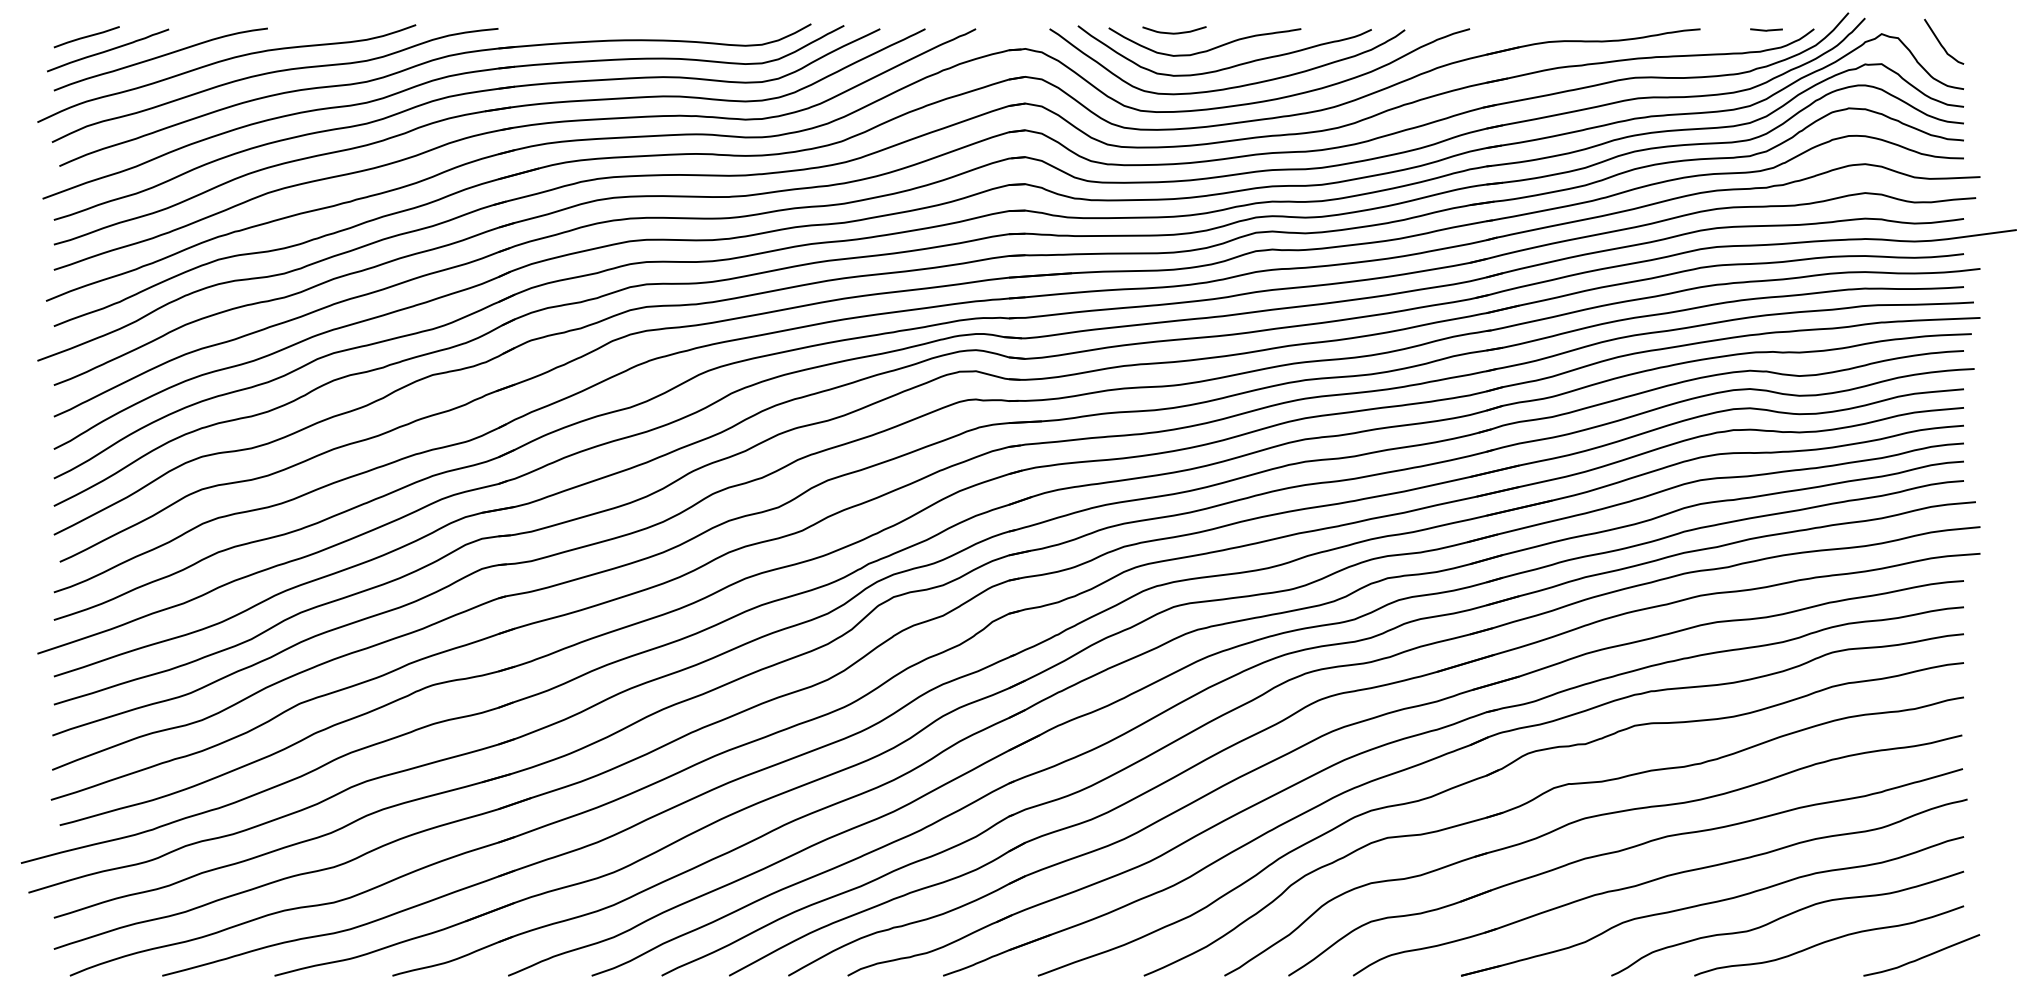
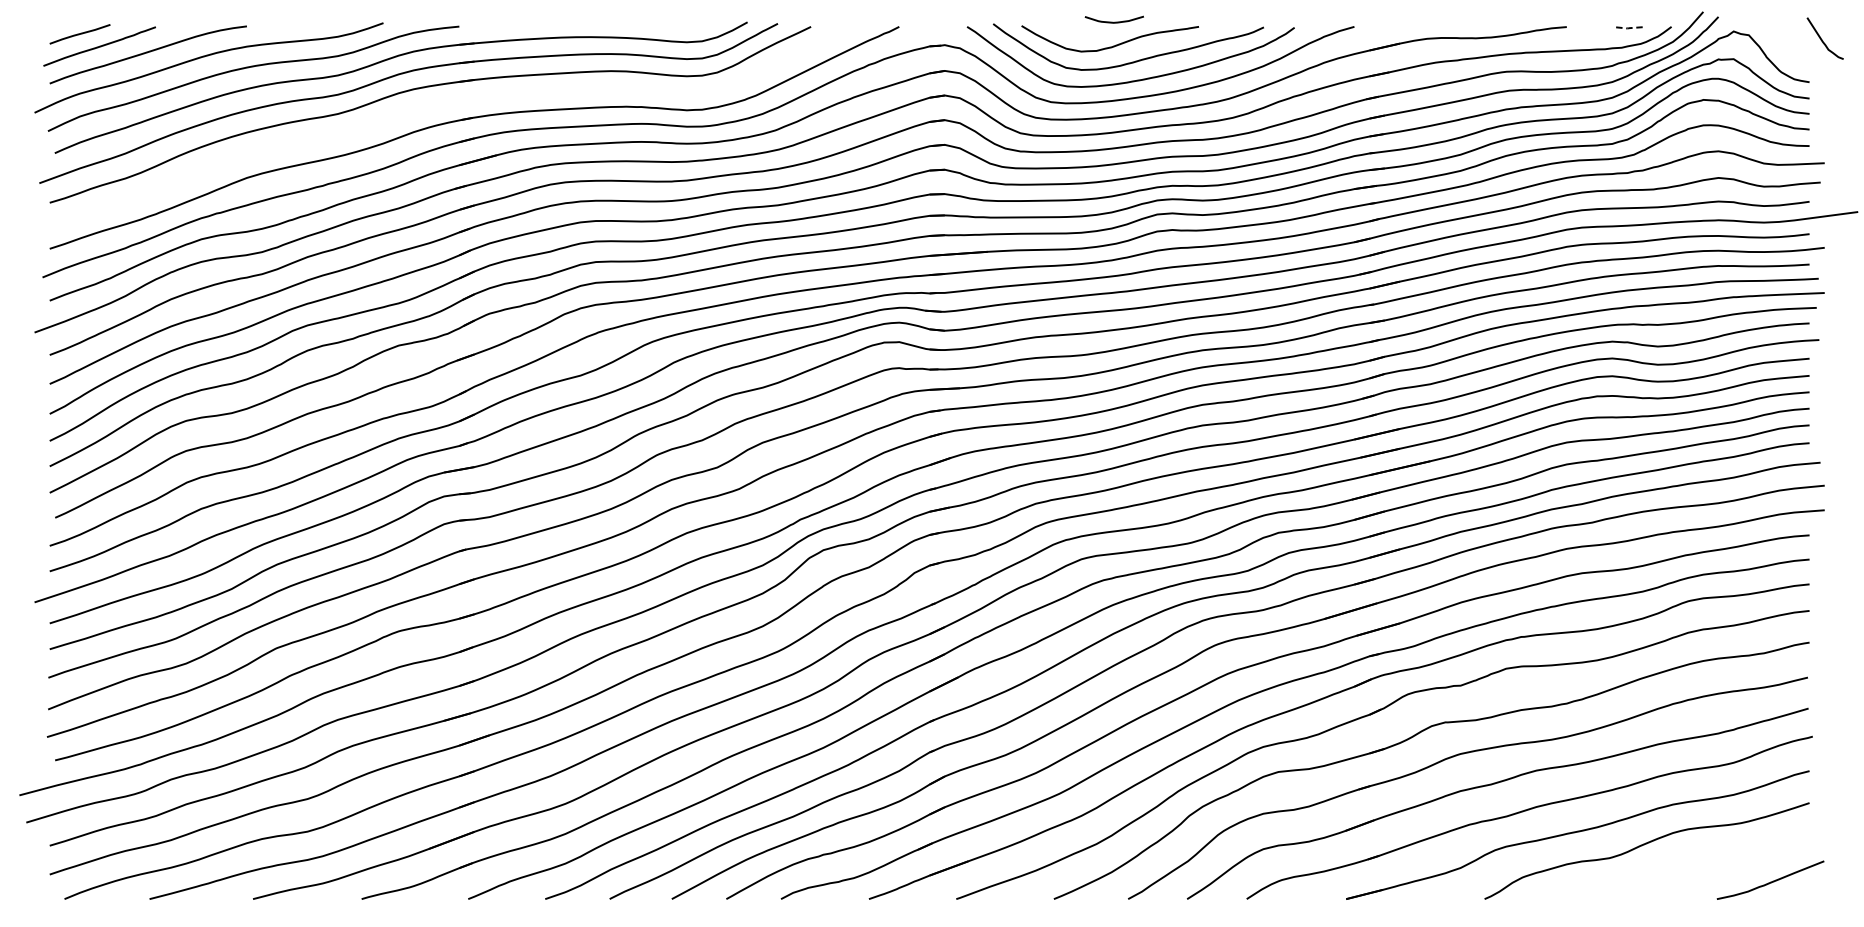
line: (1766, 30) -> (1627, 28), solid -> dashed
curve: (1174, 32) -> (1114, 21), moved
curve: (1941, 43) -> (1822, 40), moved
part: (486, 112) -> (448, 103), removed
curve: (1829, 940) -> (1685, 866), removed

